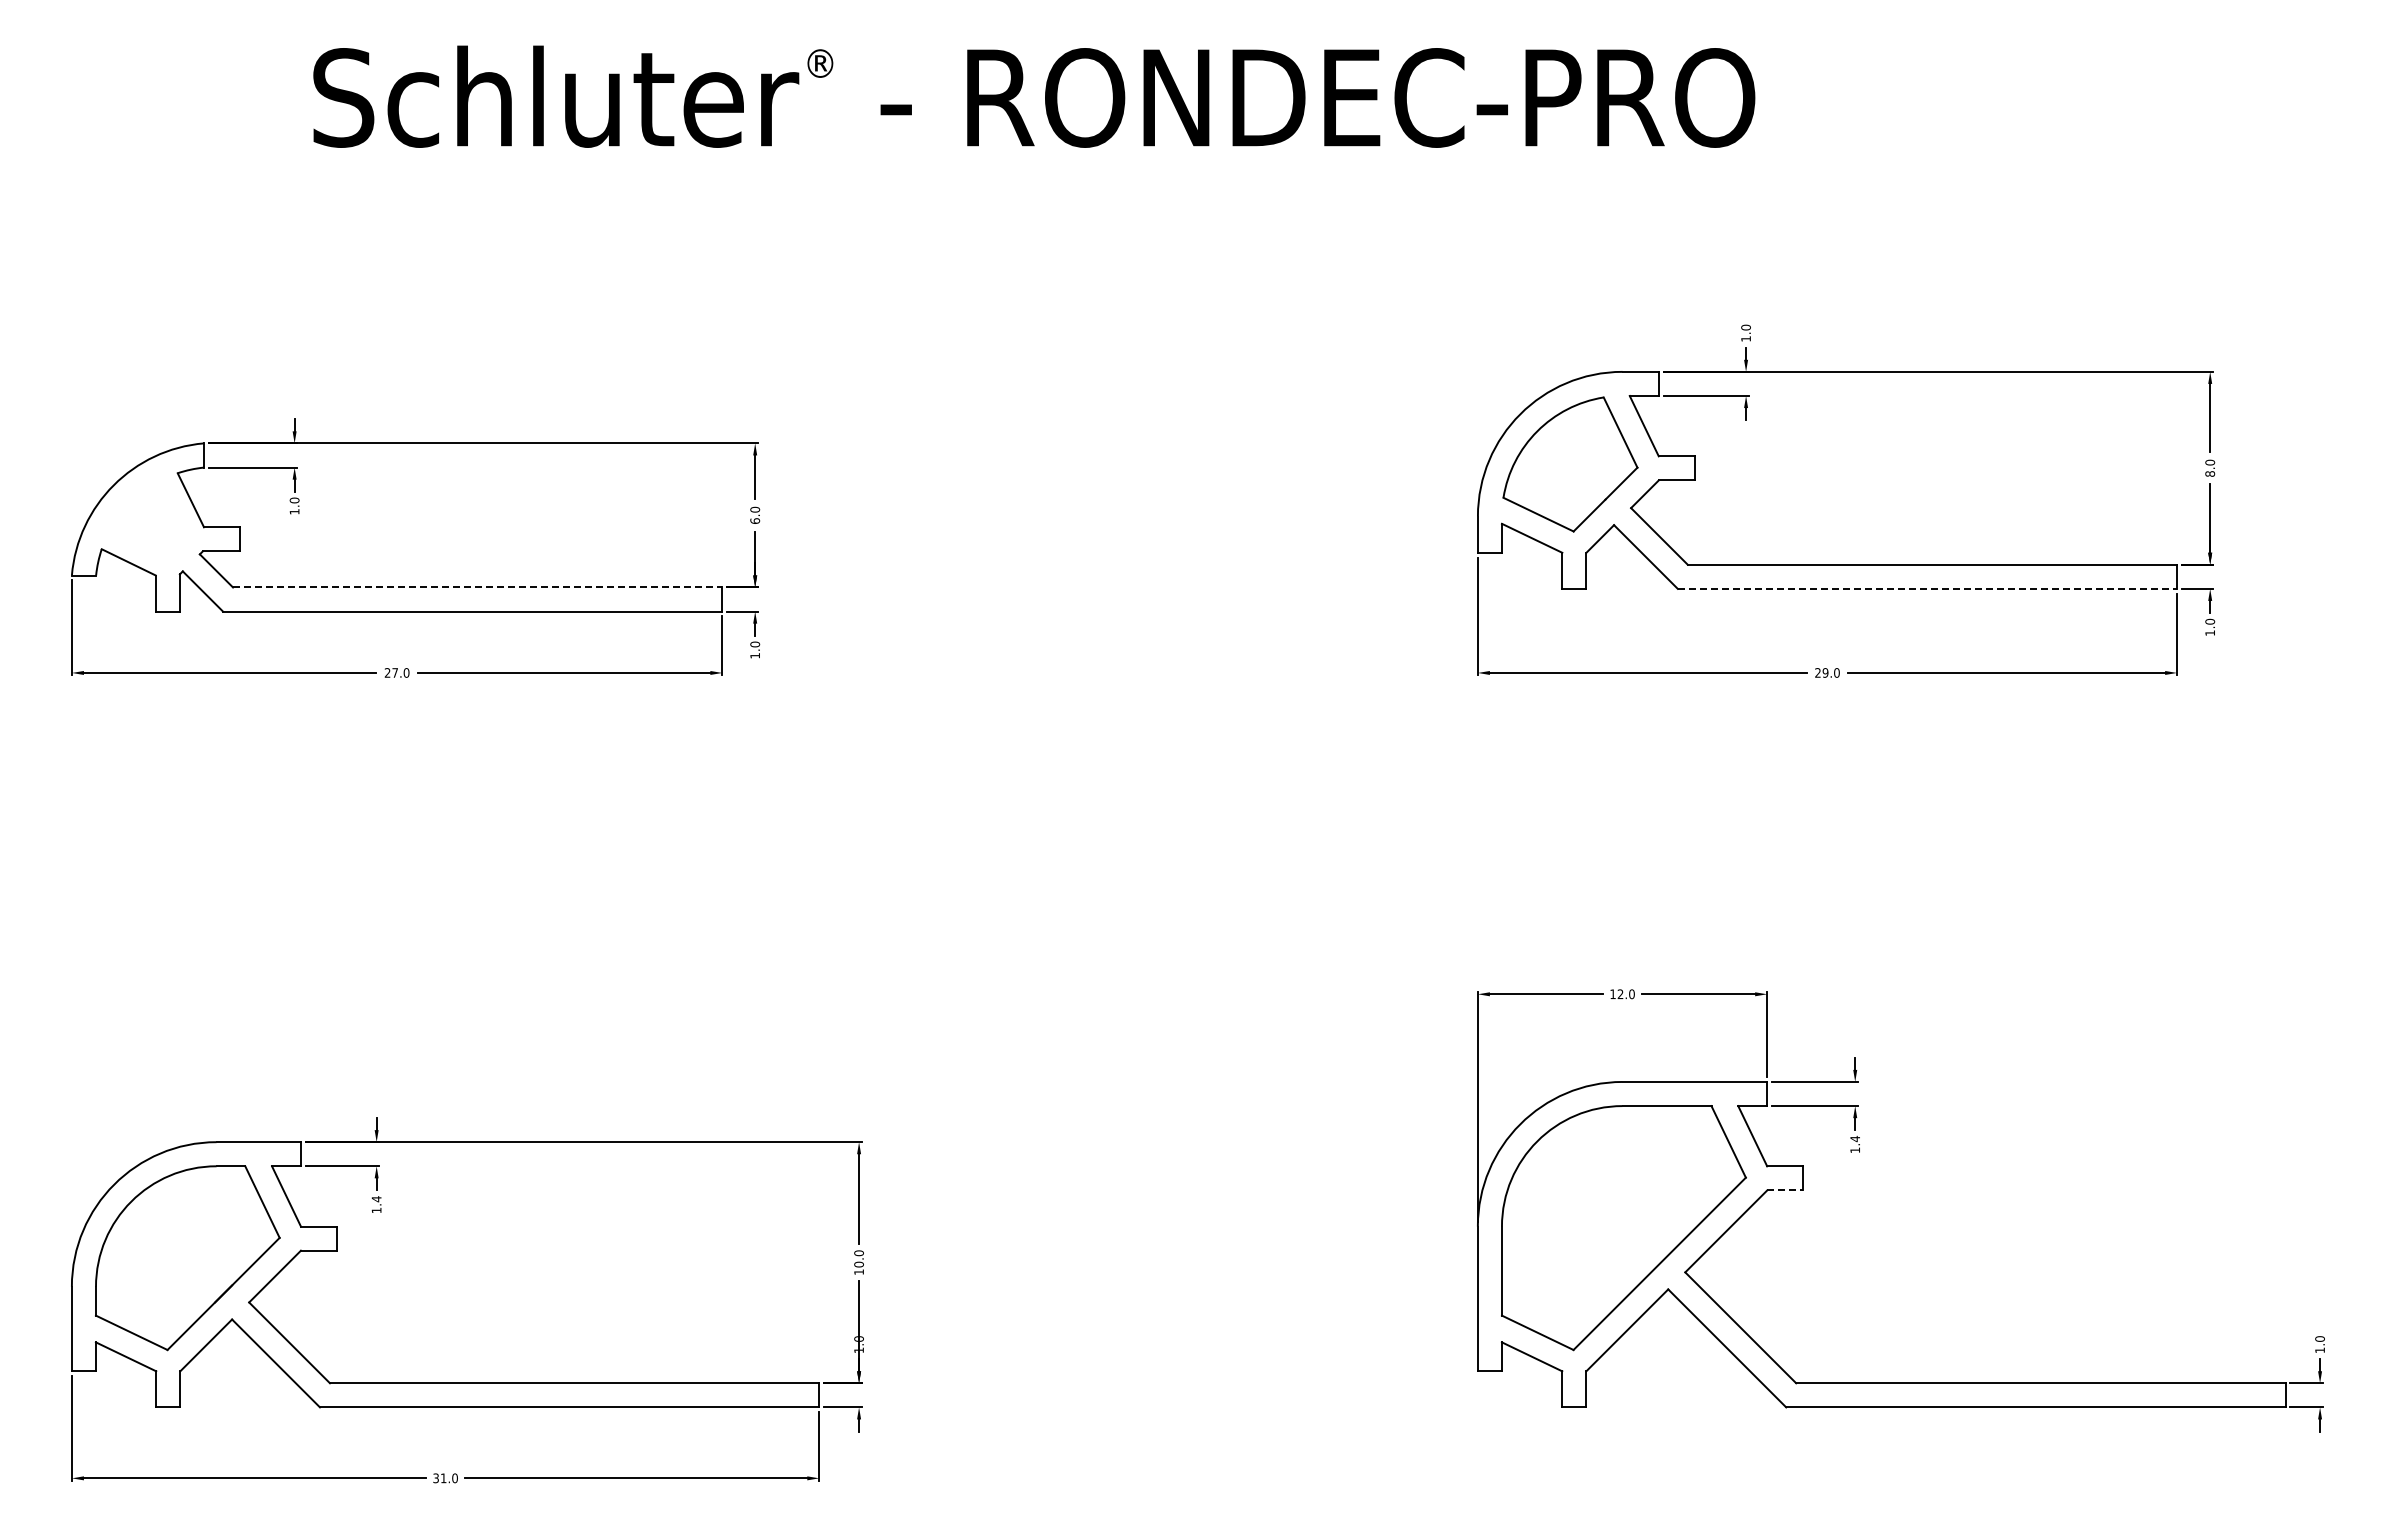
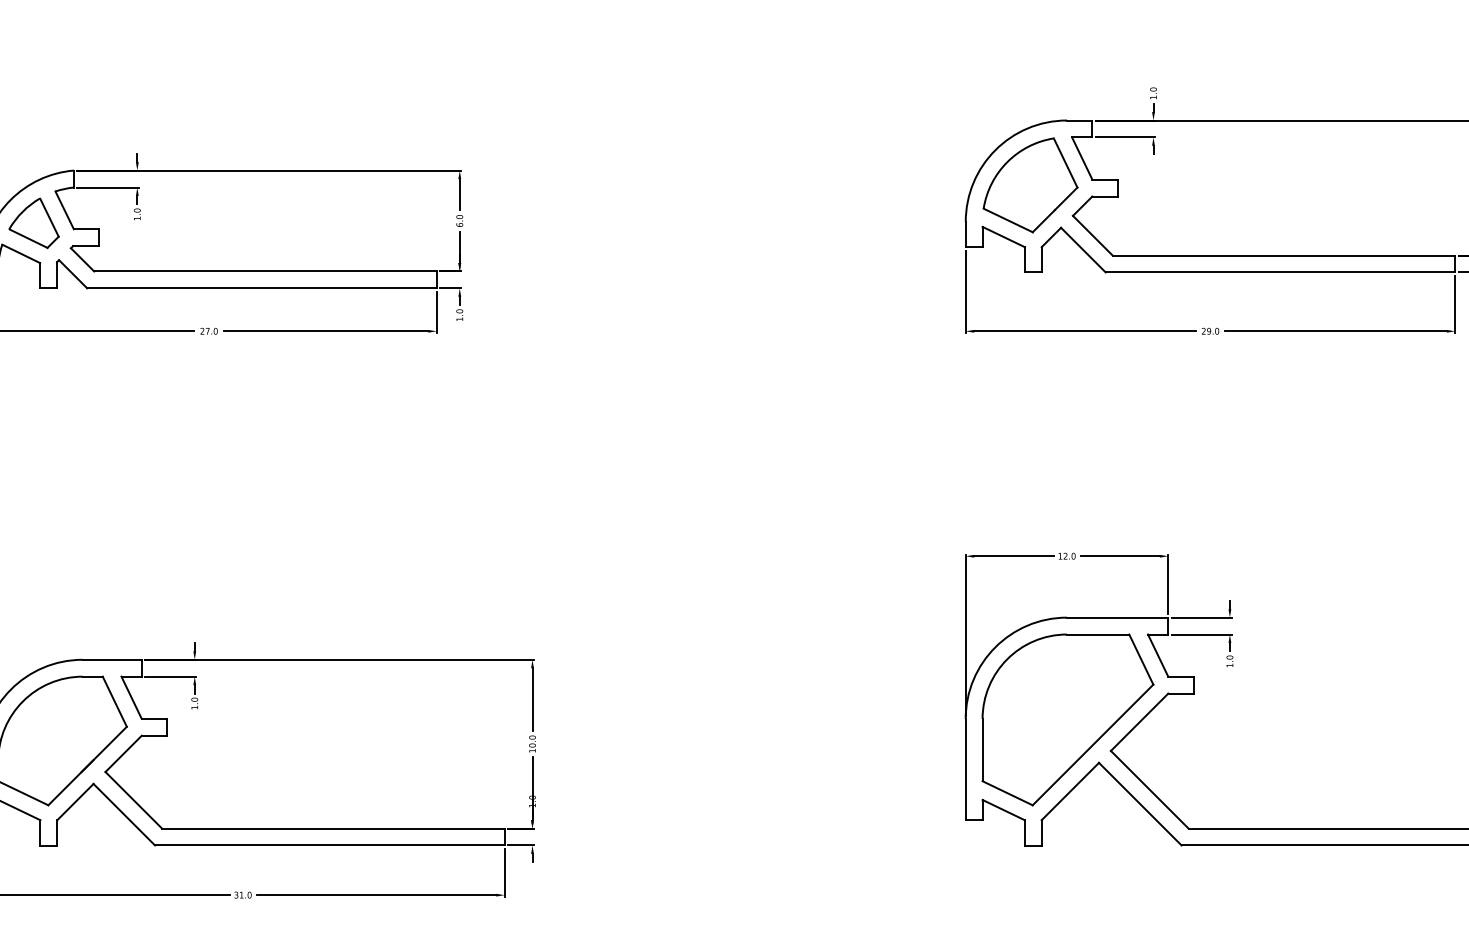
part: (147, 518) -> (34, 223), added
line: (477, 587) -> (265, 271), dashed -> solid
line: (1927, 588) -> (1280, 272), dashed -> solid
text: (1855, 1138) -> (1230, 657), 1.4 -> 1.0
line: (1785, 1190) -> (1181, 693), dashed -> solid
text: (376, 1199) -> (194, 699), 1.4 -> 1.0

